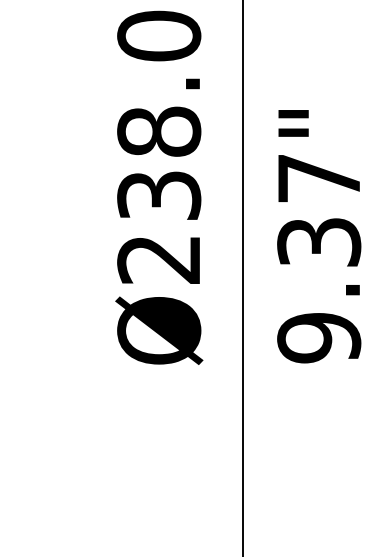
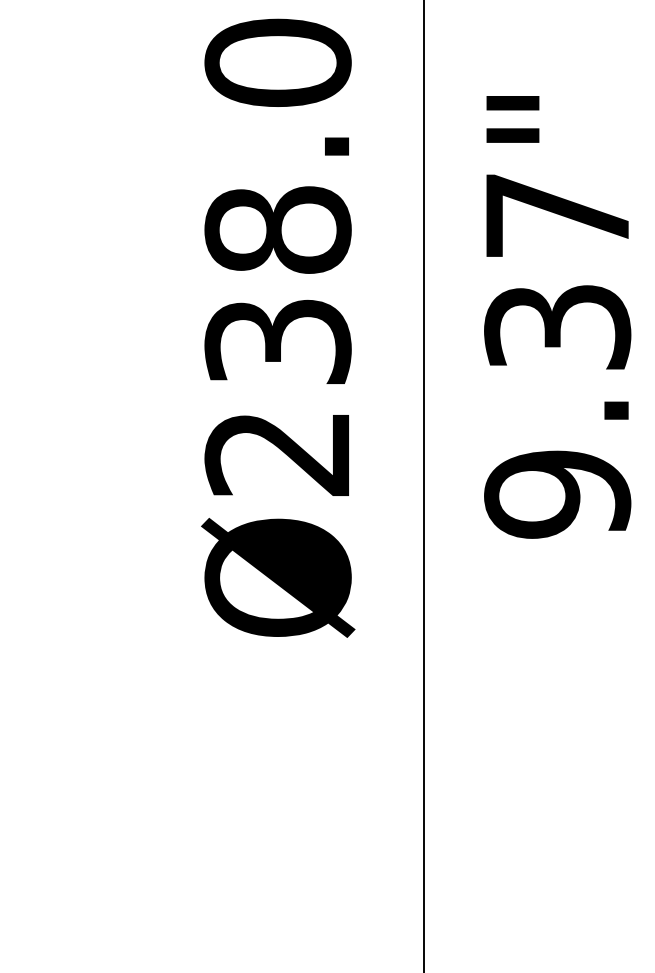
text: (319, 236) -> (558, 317), moved

